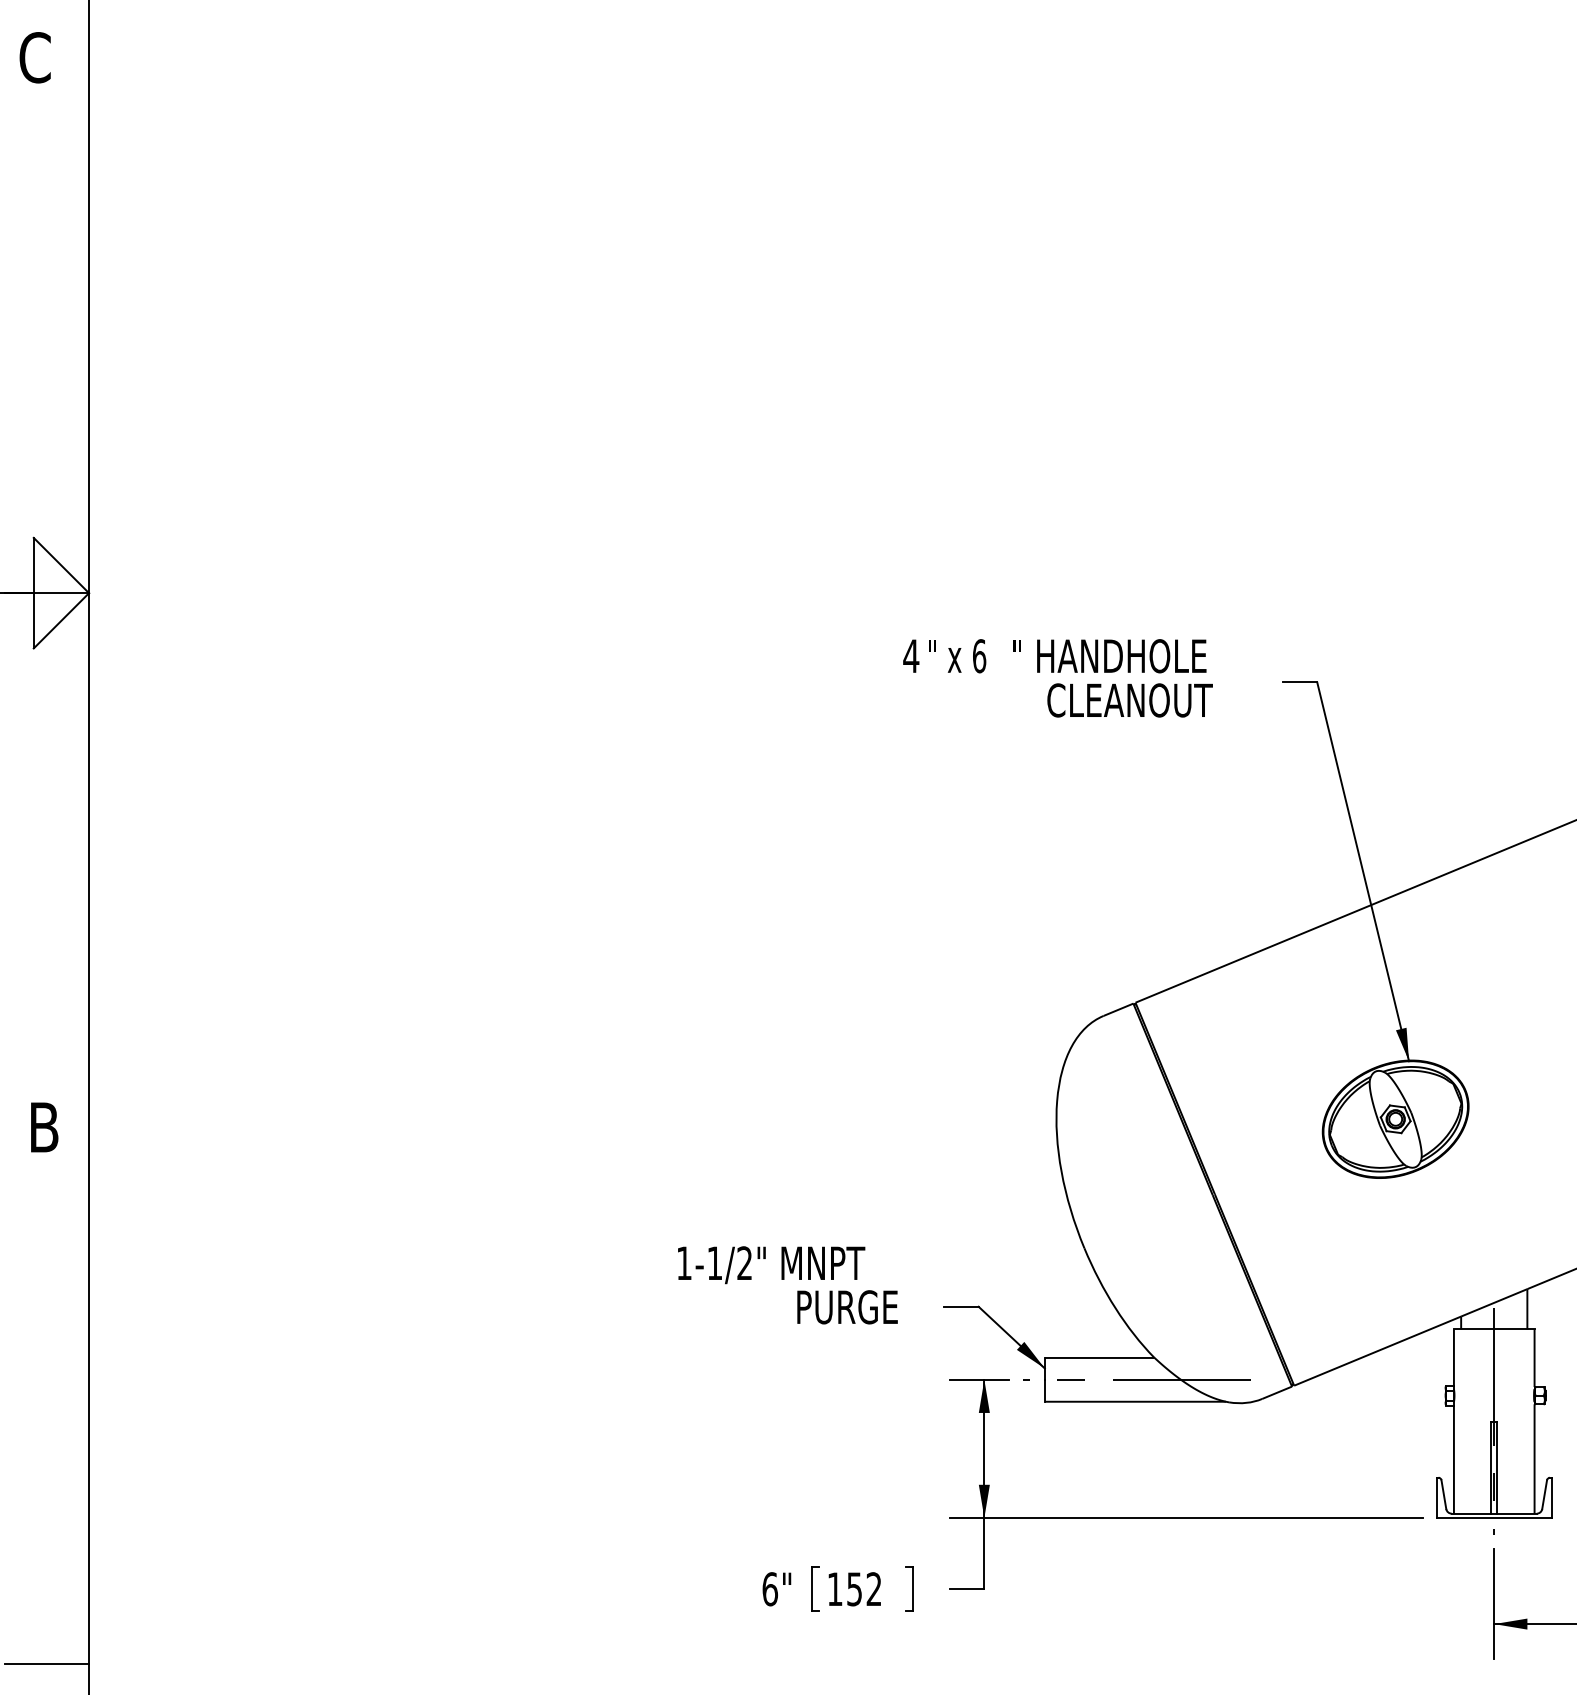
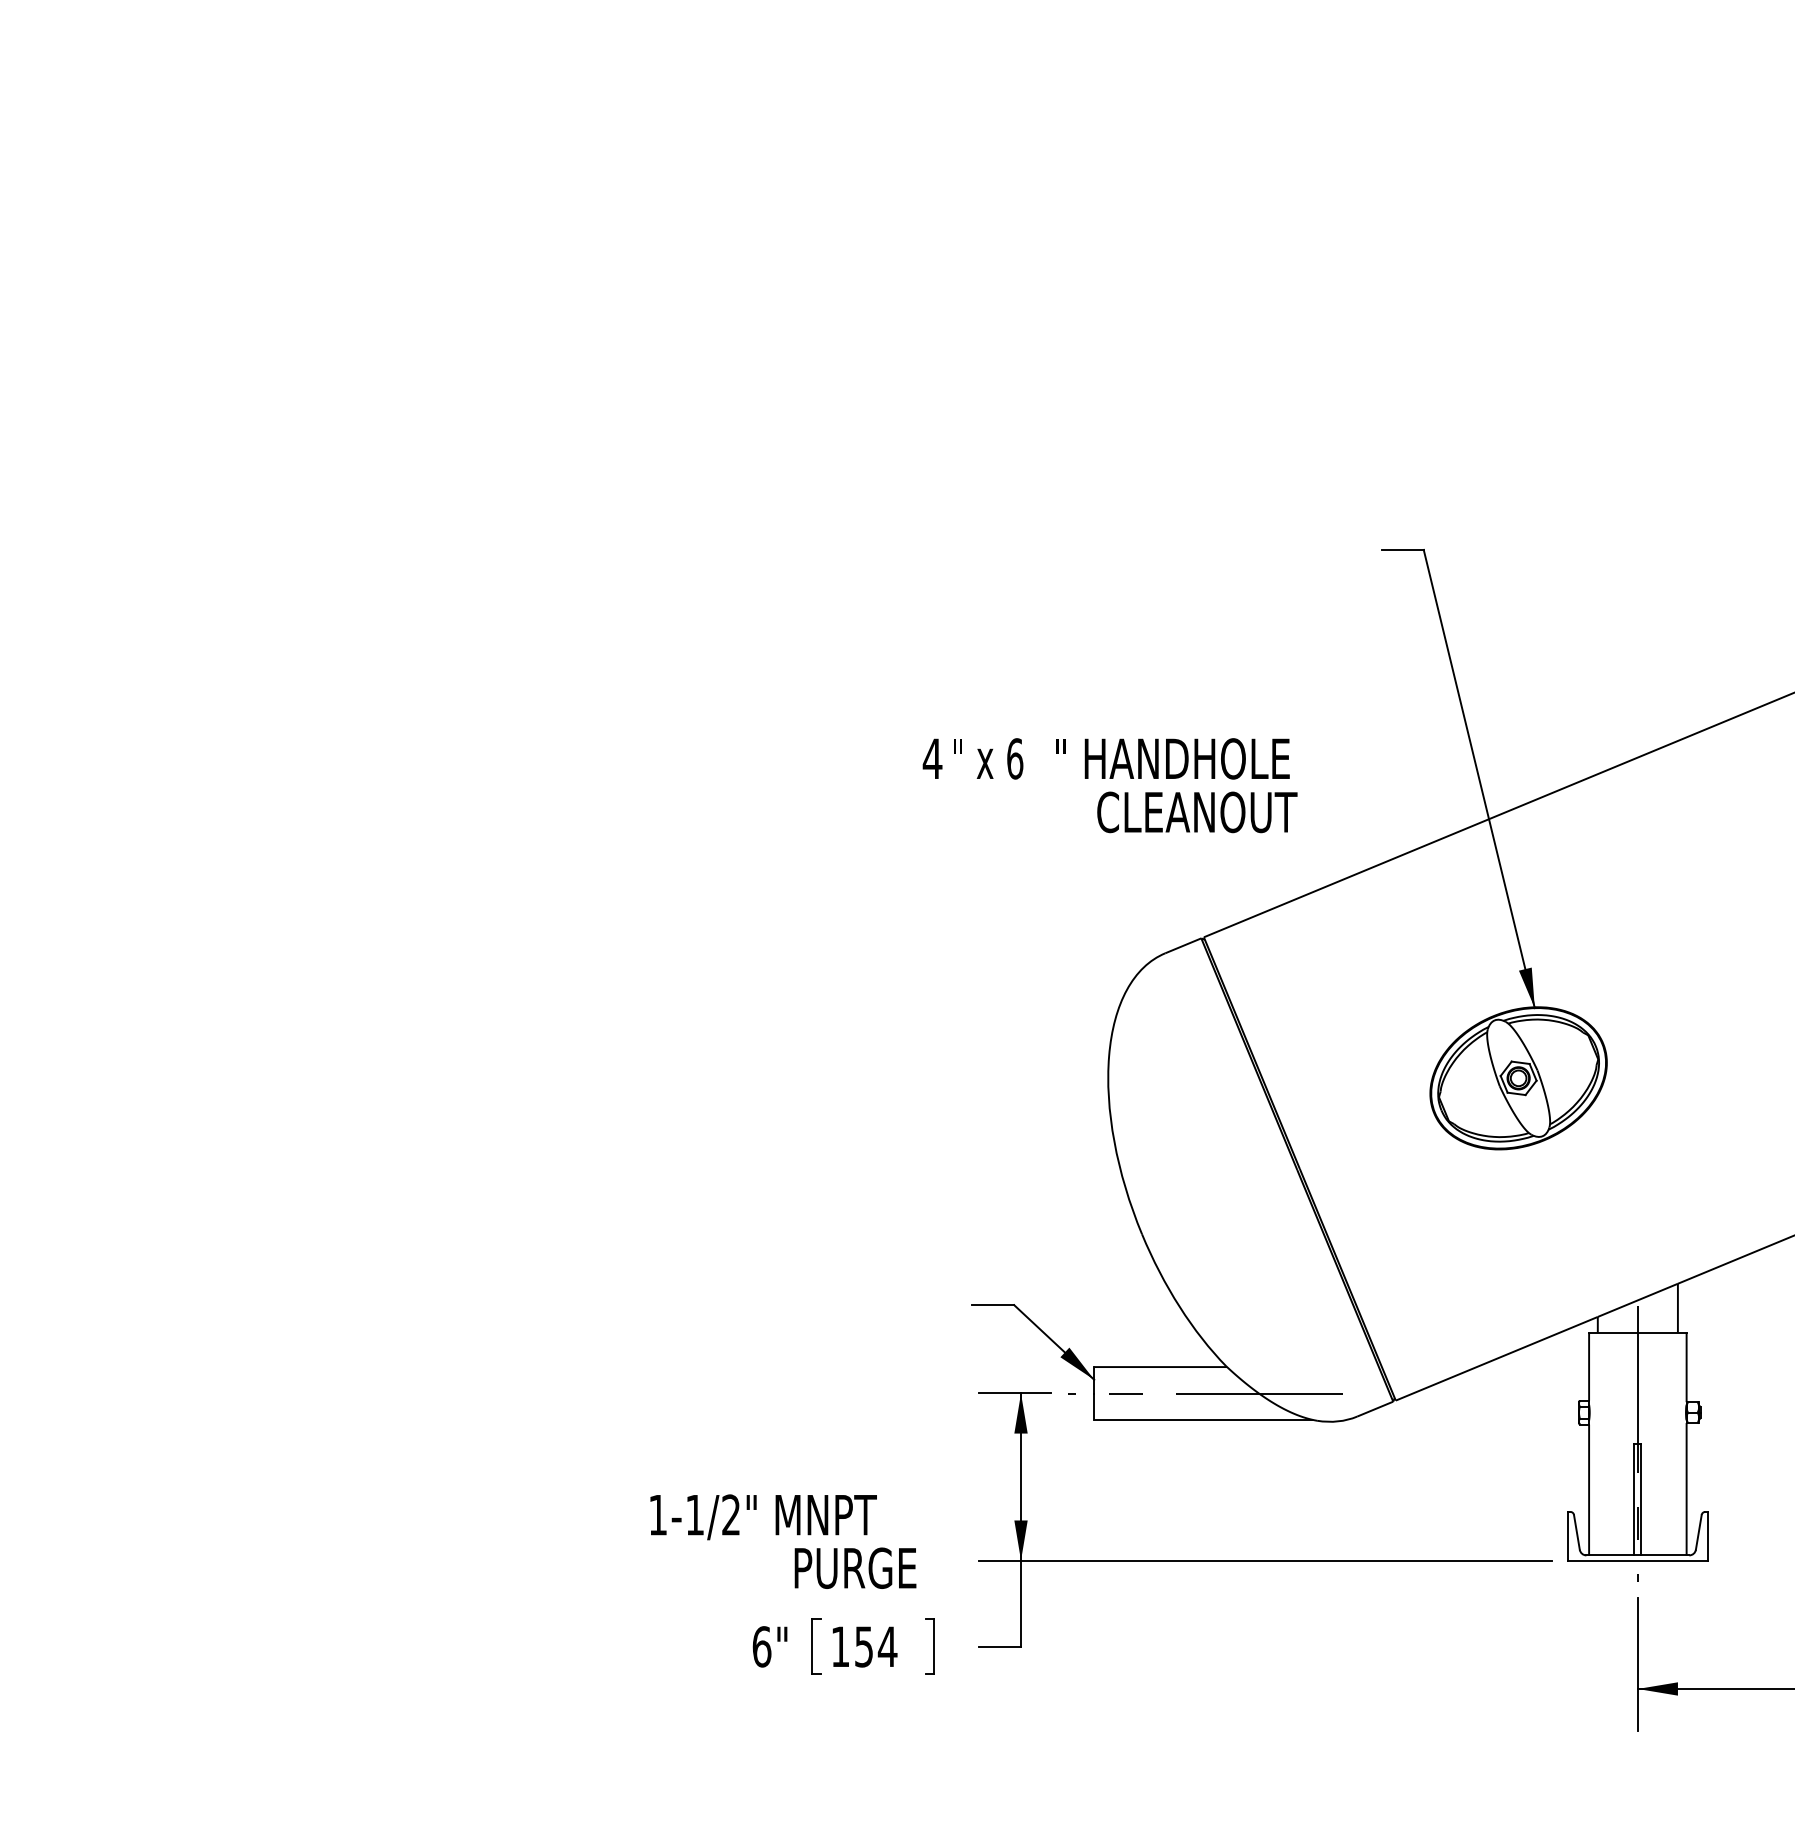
text: (1057, 678) -> (1109, 785), moved
text: (787, 1285) -> (782, 1541), moved
text: (874, 1588) -> (888, 1645), 152 -> 154

